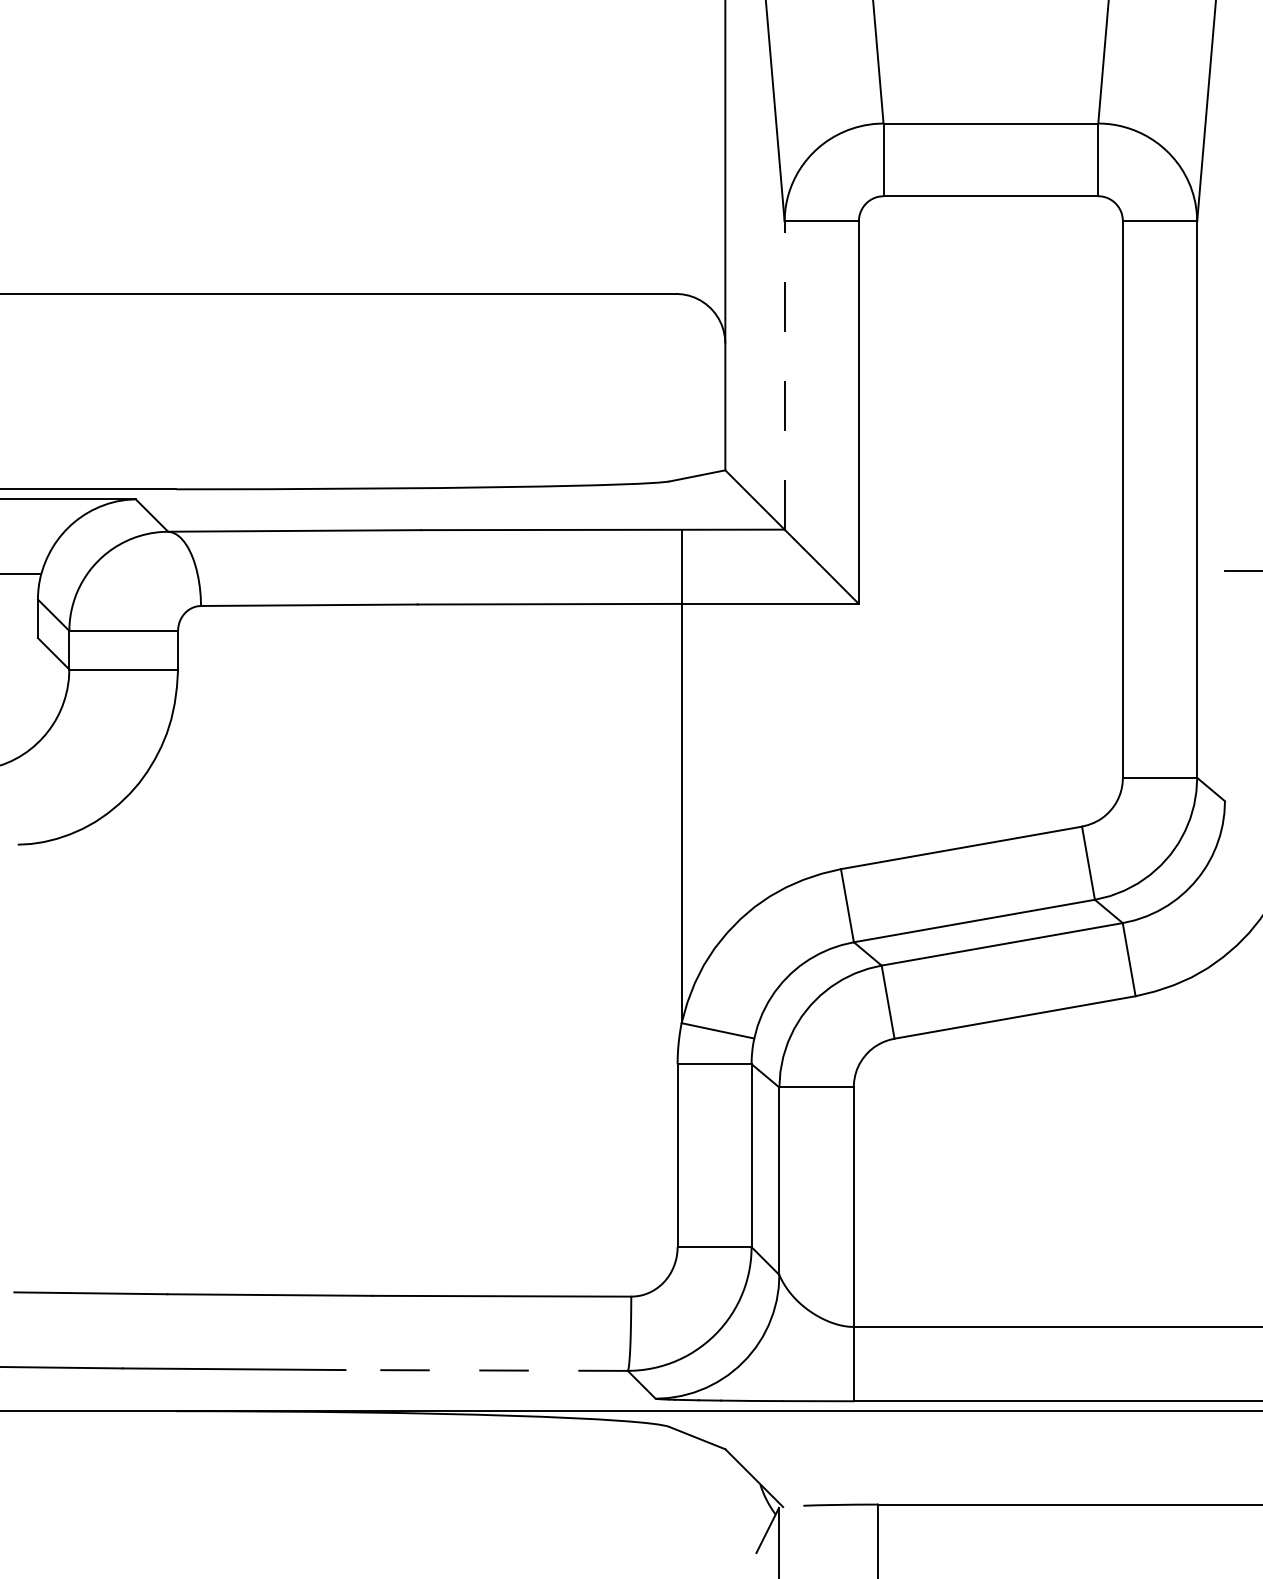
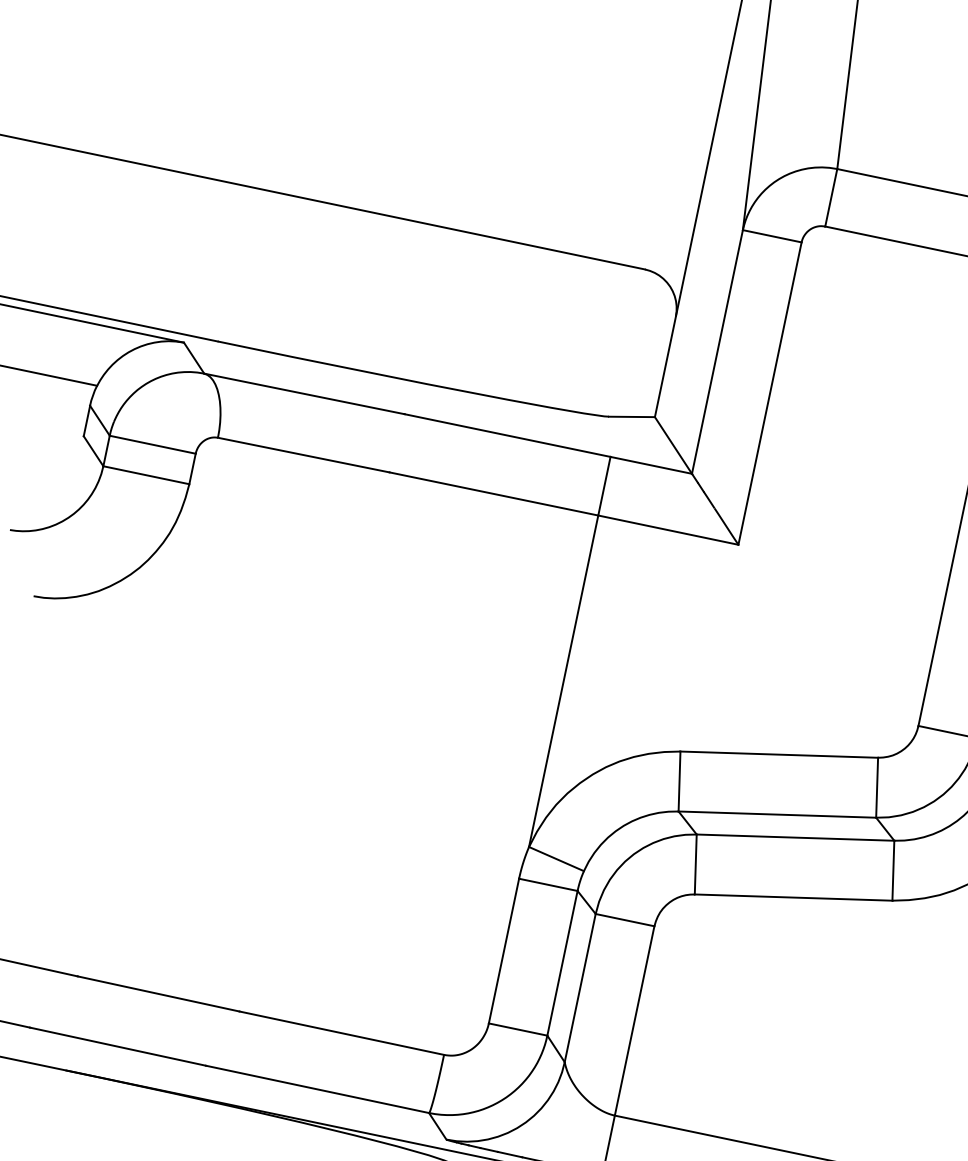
line: (784, 375) -> (717, 351), dashed -> solid
line: (486, 1370) -> (317, 1089), dashed -> solid

